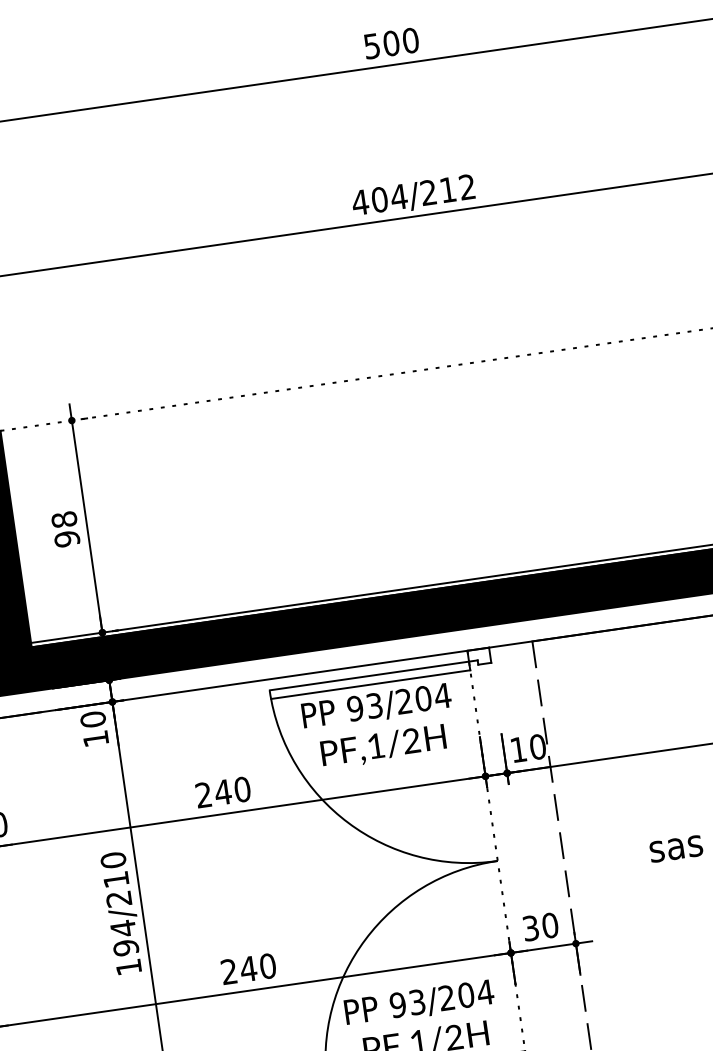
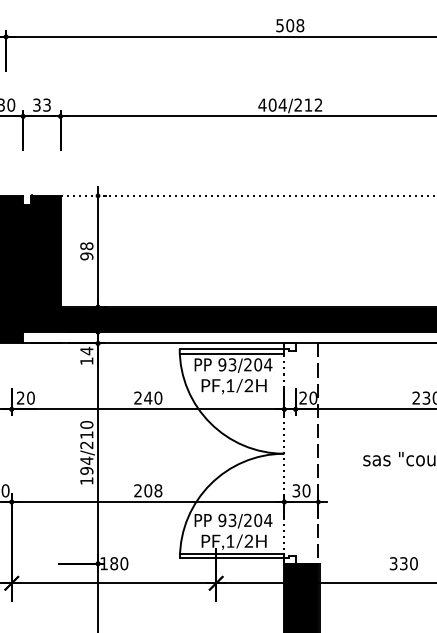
text: (410, 40) -> (300, 25), 500 -> 508
text: (92, 718) -> (86, 350), 10 -> 14
text: (516, 748) -> (302, 397), 10 -> 20
text: (258, 966) -> (153, 490), 240 -> 208

